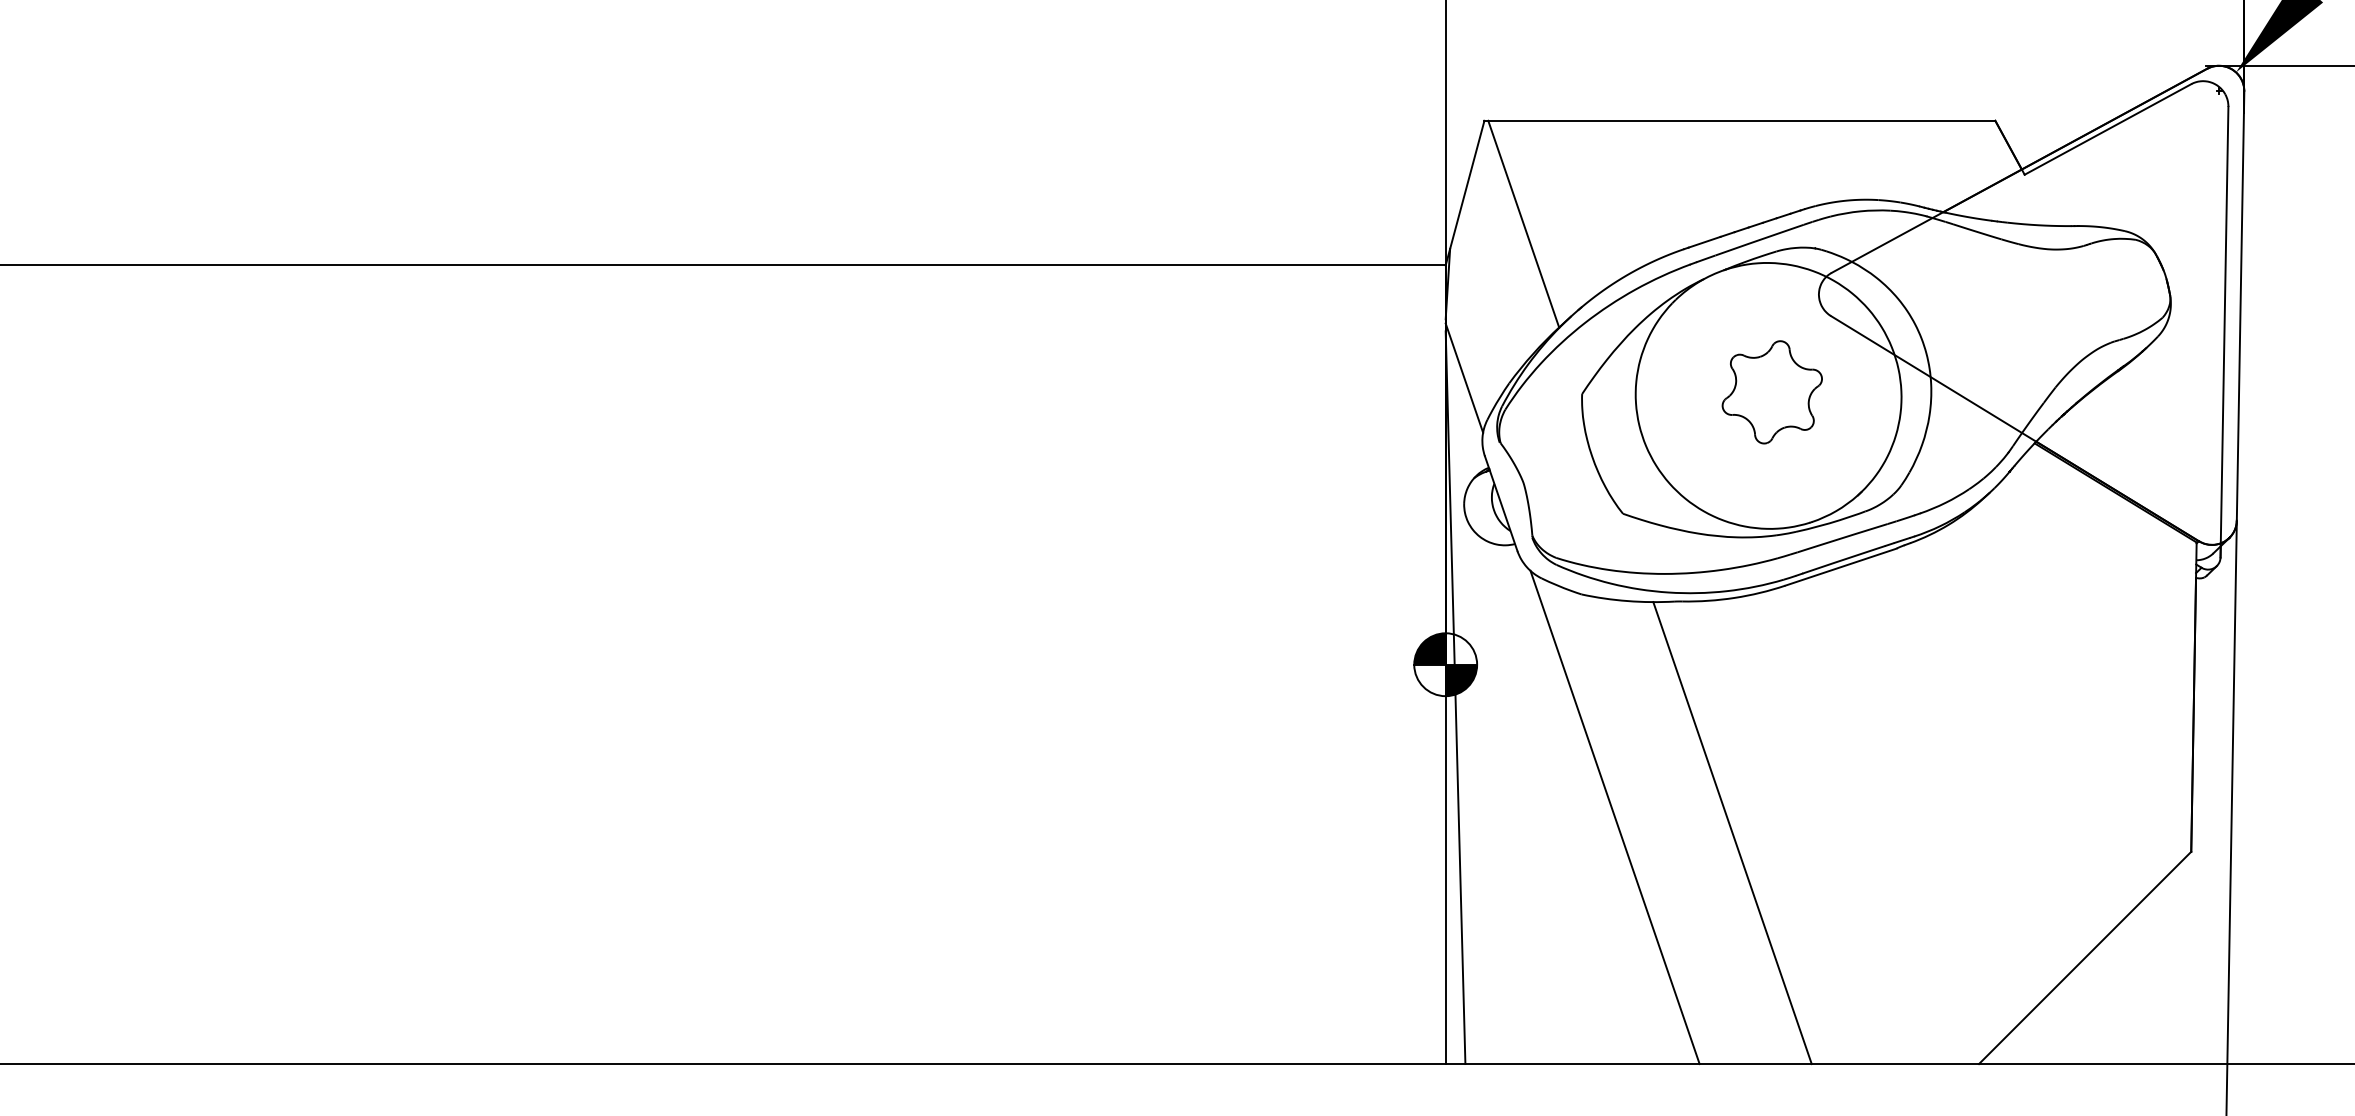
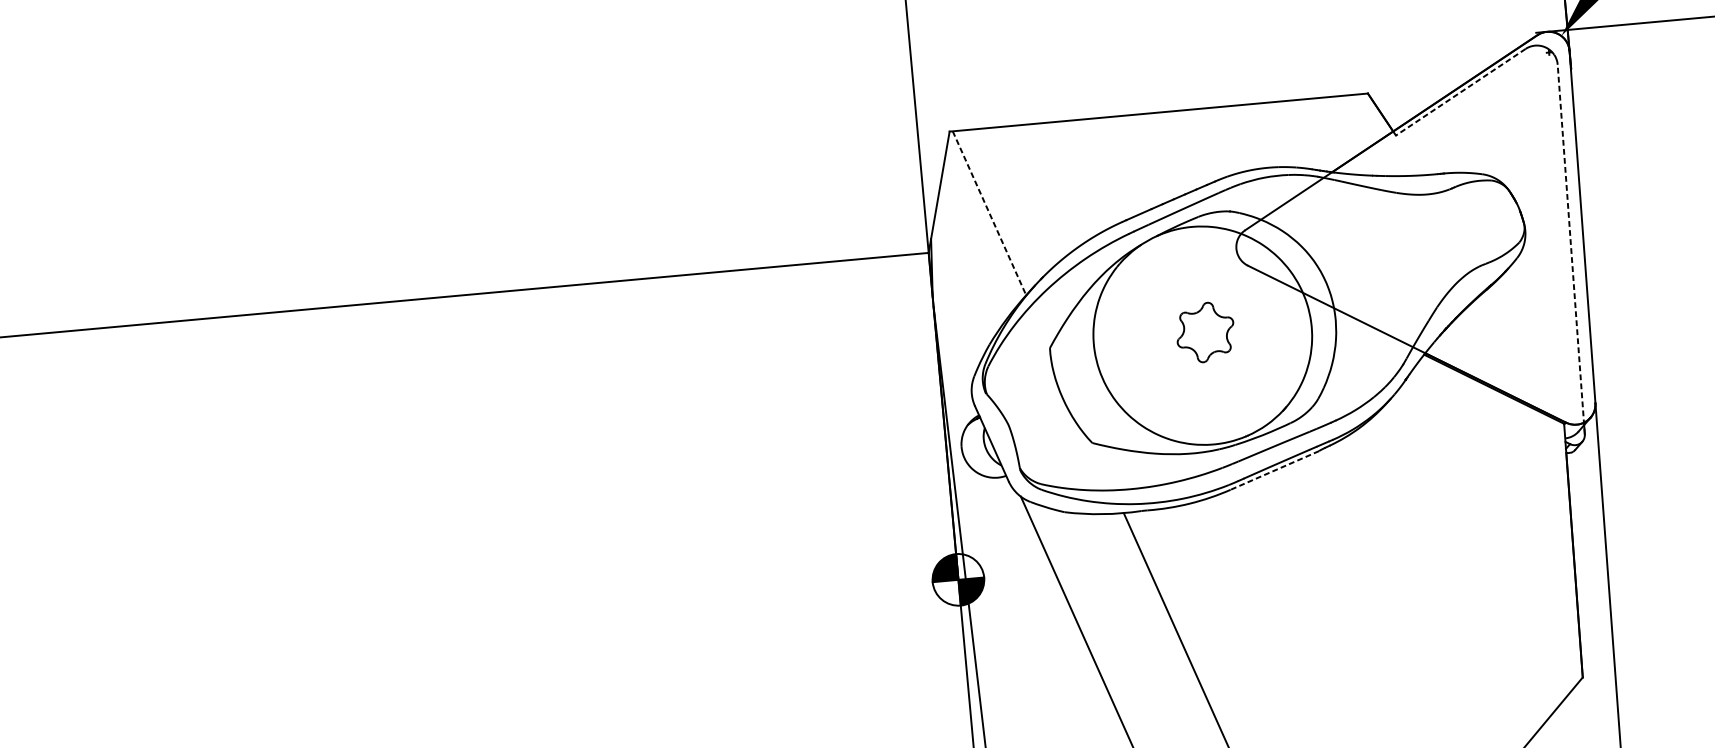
line: (2107, 129) -> (1460, 92), solid -> dashed
line: (1523, 224) -> (989, 213), solid -> dashed
line: (2224, 331) -> (1571, 248), solid -> dashed
line: (1464, 377) -> (952, 343), removed
part: (1771, 392) -> (1204, 332), size x0.7
line: (1841, 567) -> (1275, 470), solid -> dashed

